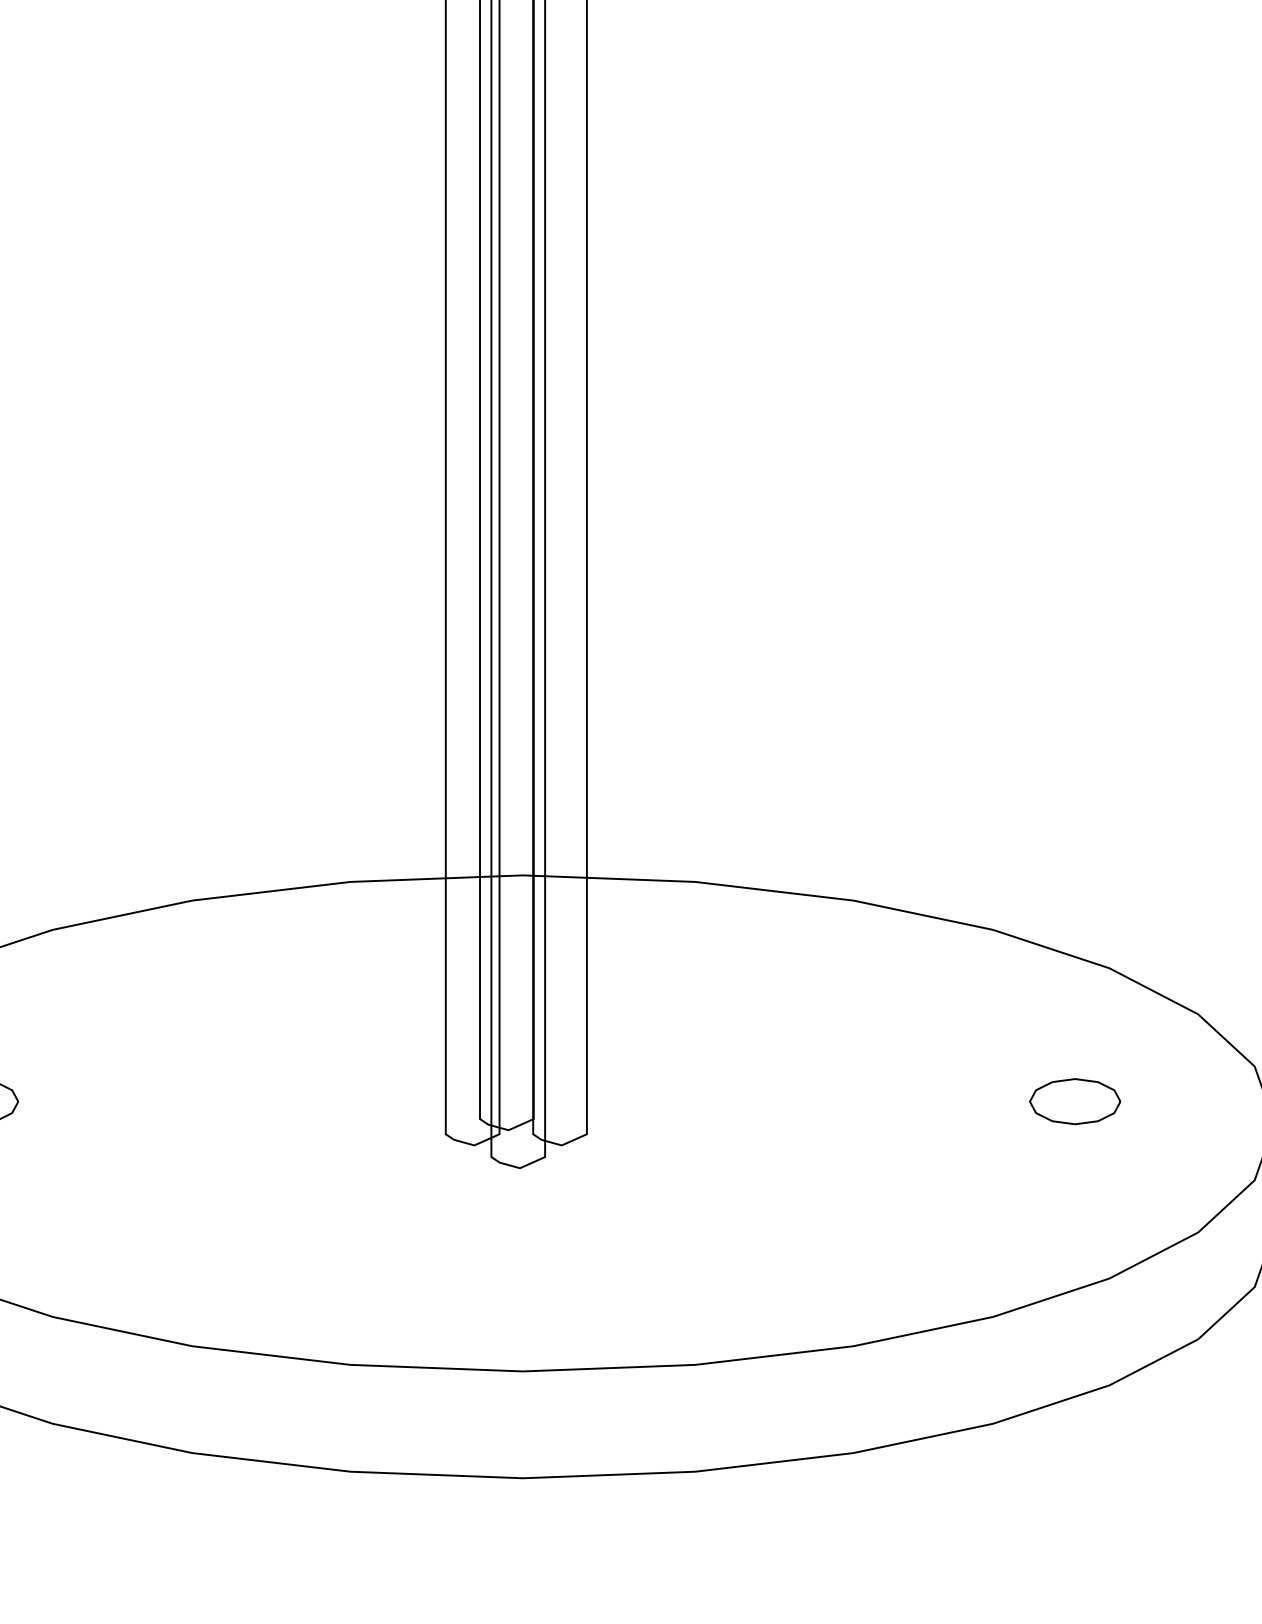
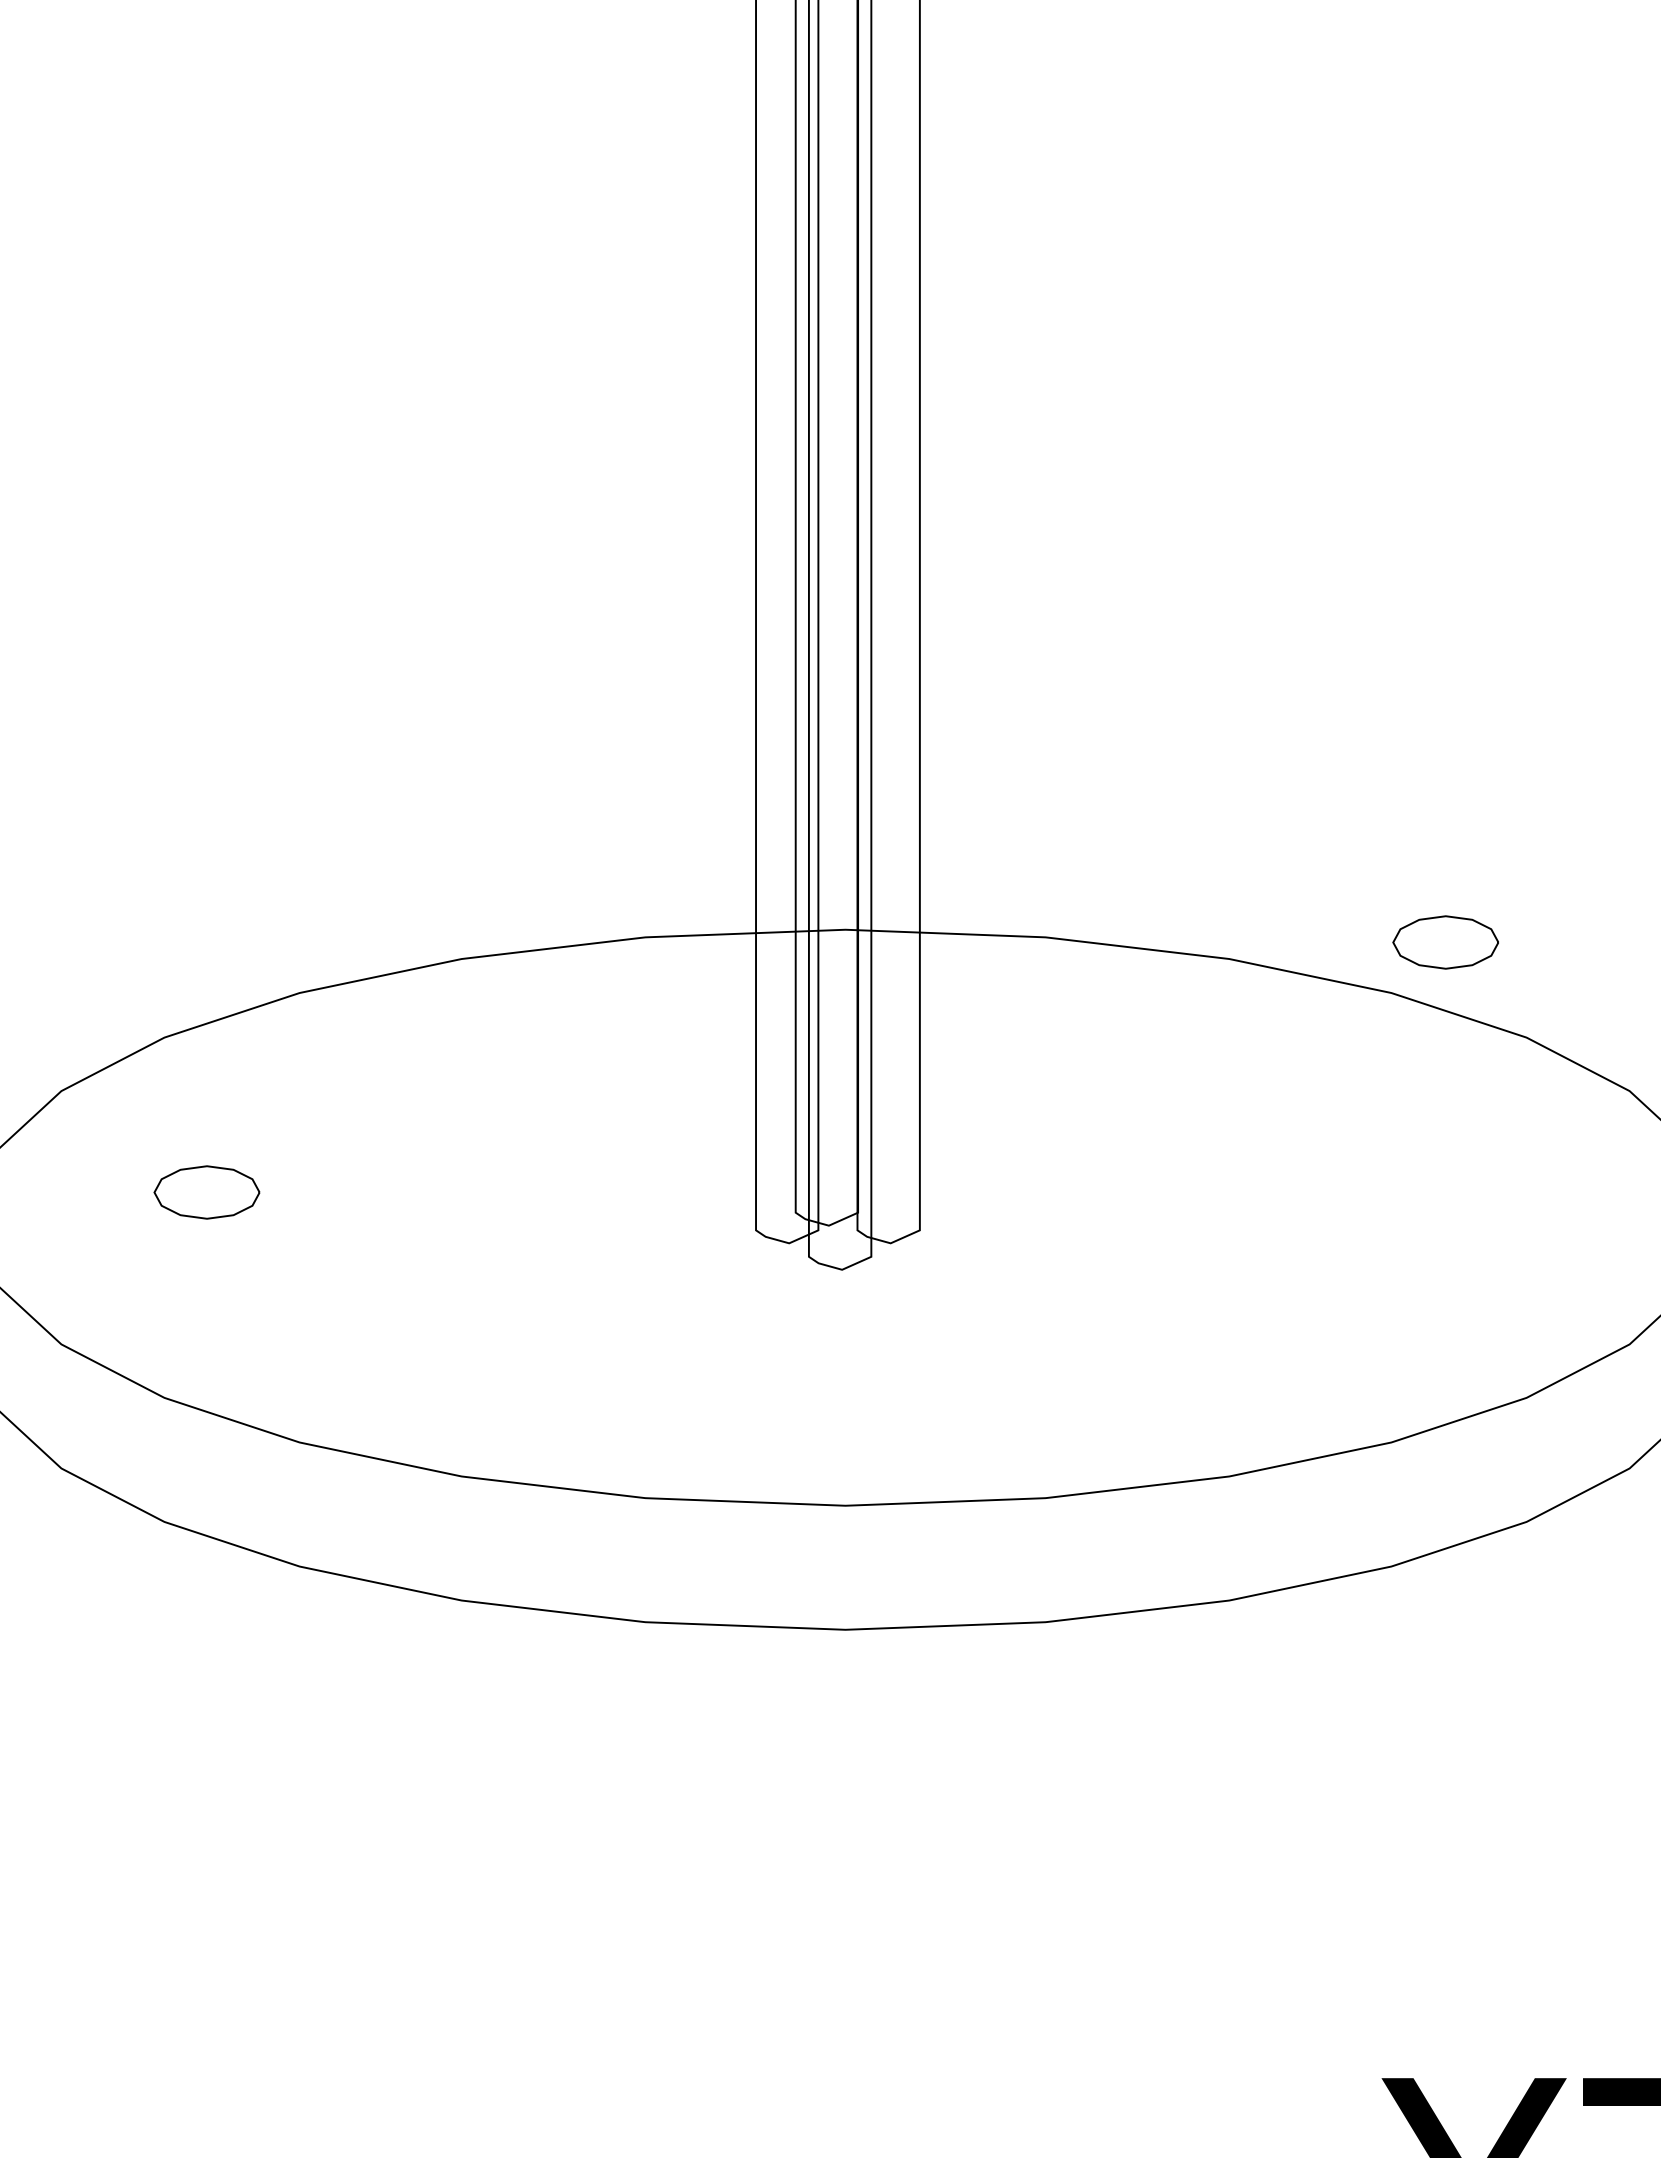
part: (1074, 1101) -> (1445, 942), moved

